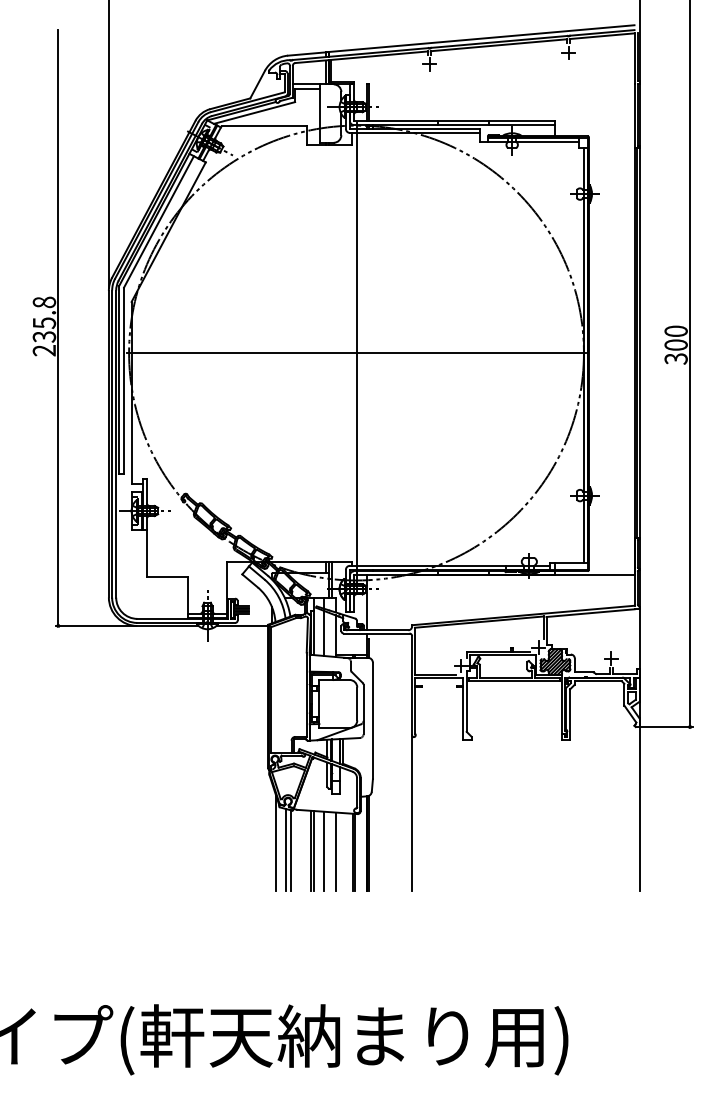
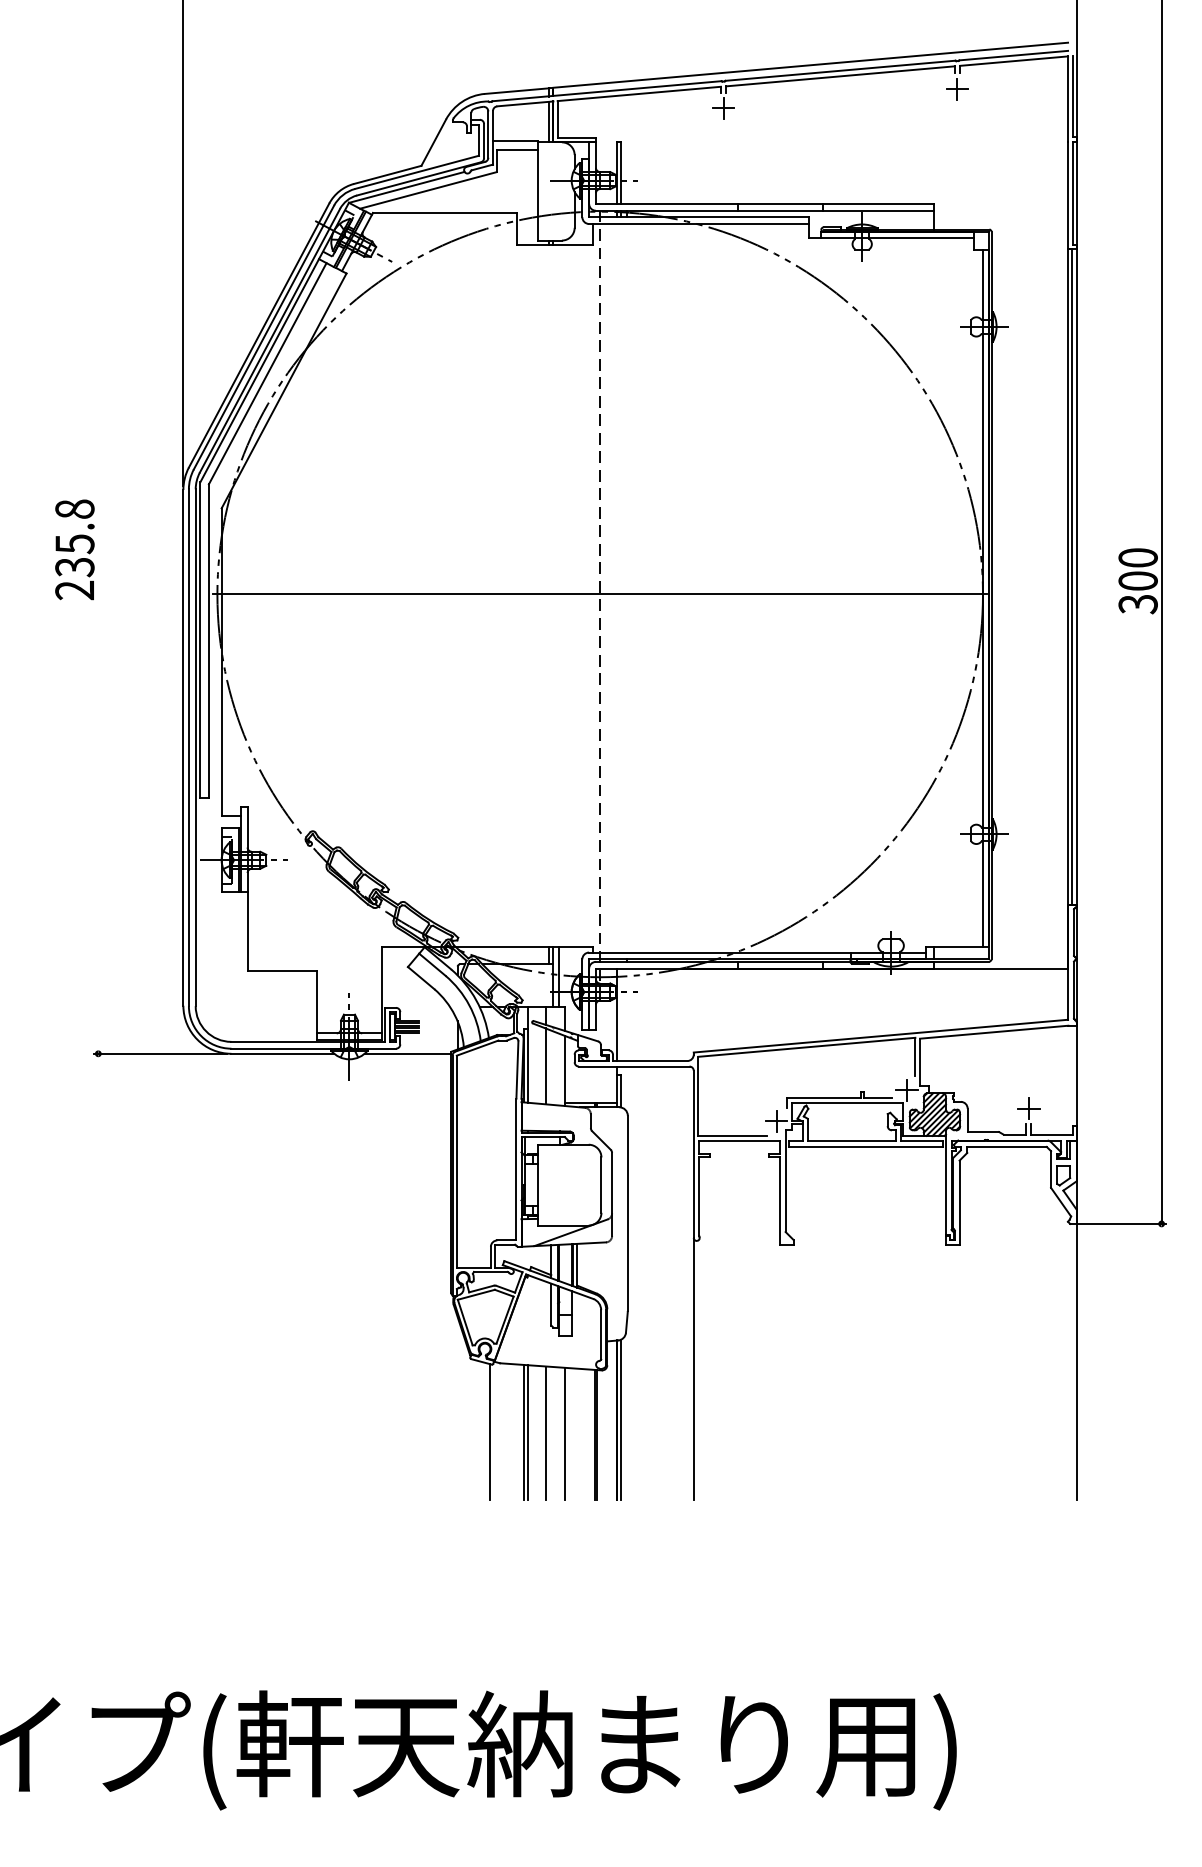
line: (58, 327) -> (98, 551), removed
line: (356, 353) -> (600, 595), solid -> dashed
line: (275, 842) -> (463, 1418), removed
line: (286, 850) -> (482, 1431), removed

